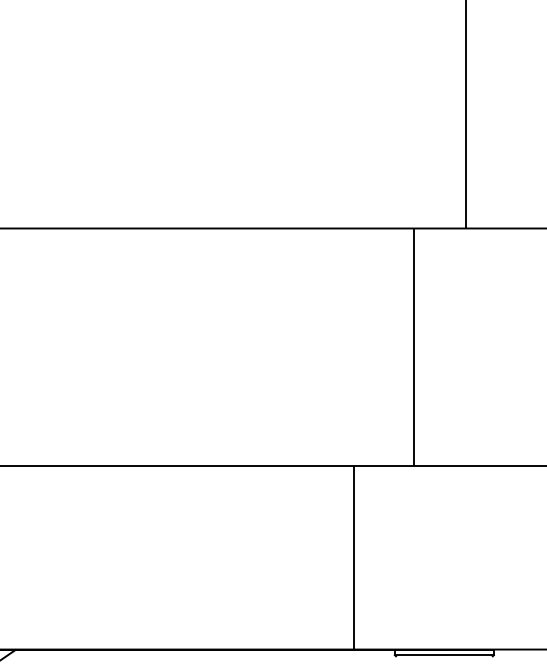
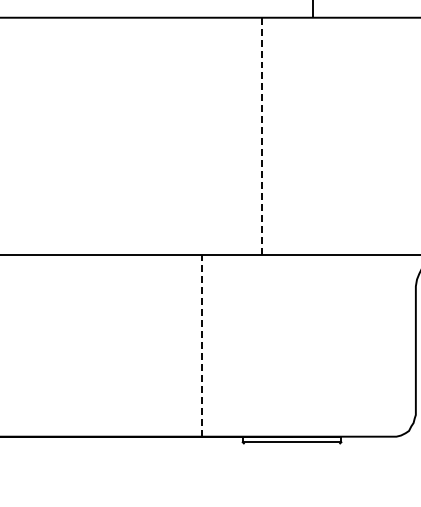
line: (414, 347) -> (262, 136), solid -> dashed
line: (353, 558) -> (201, 346), solid -> dashed

